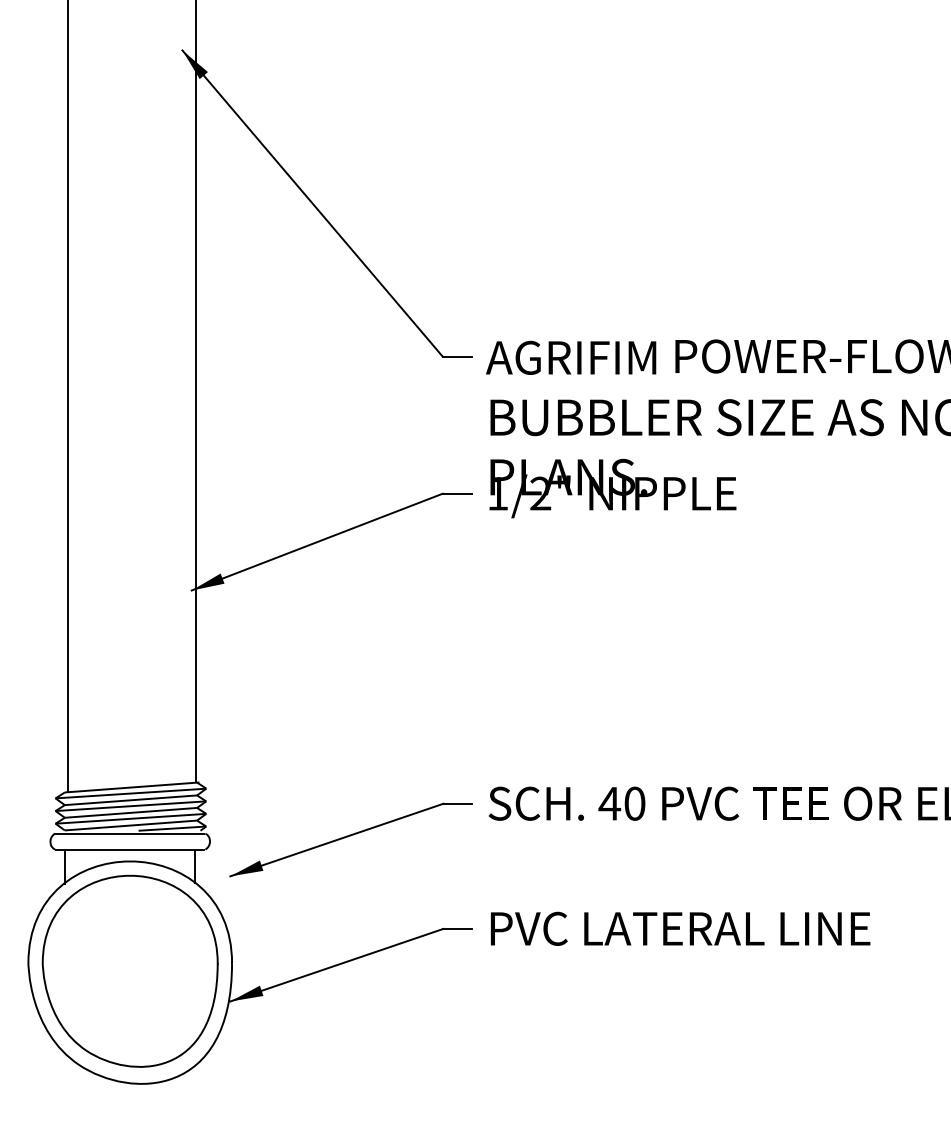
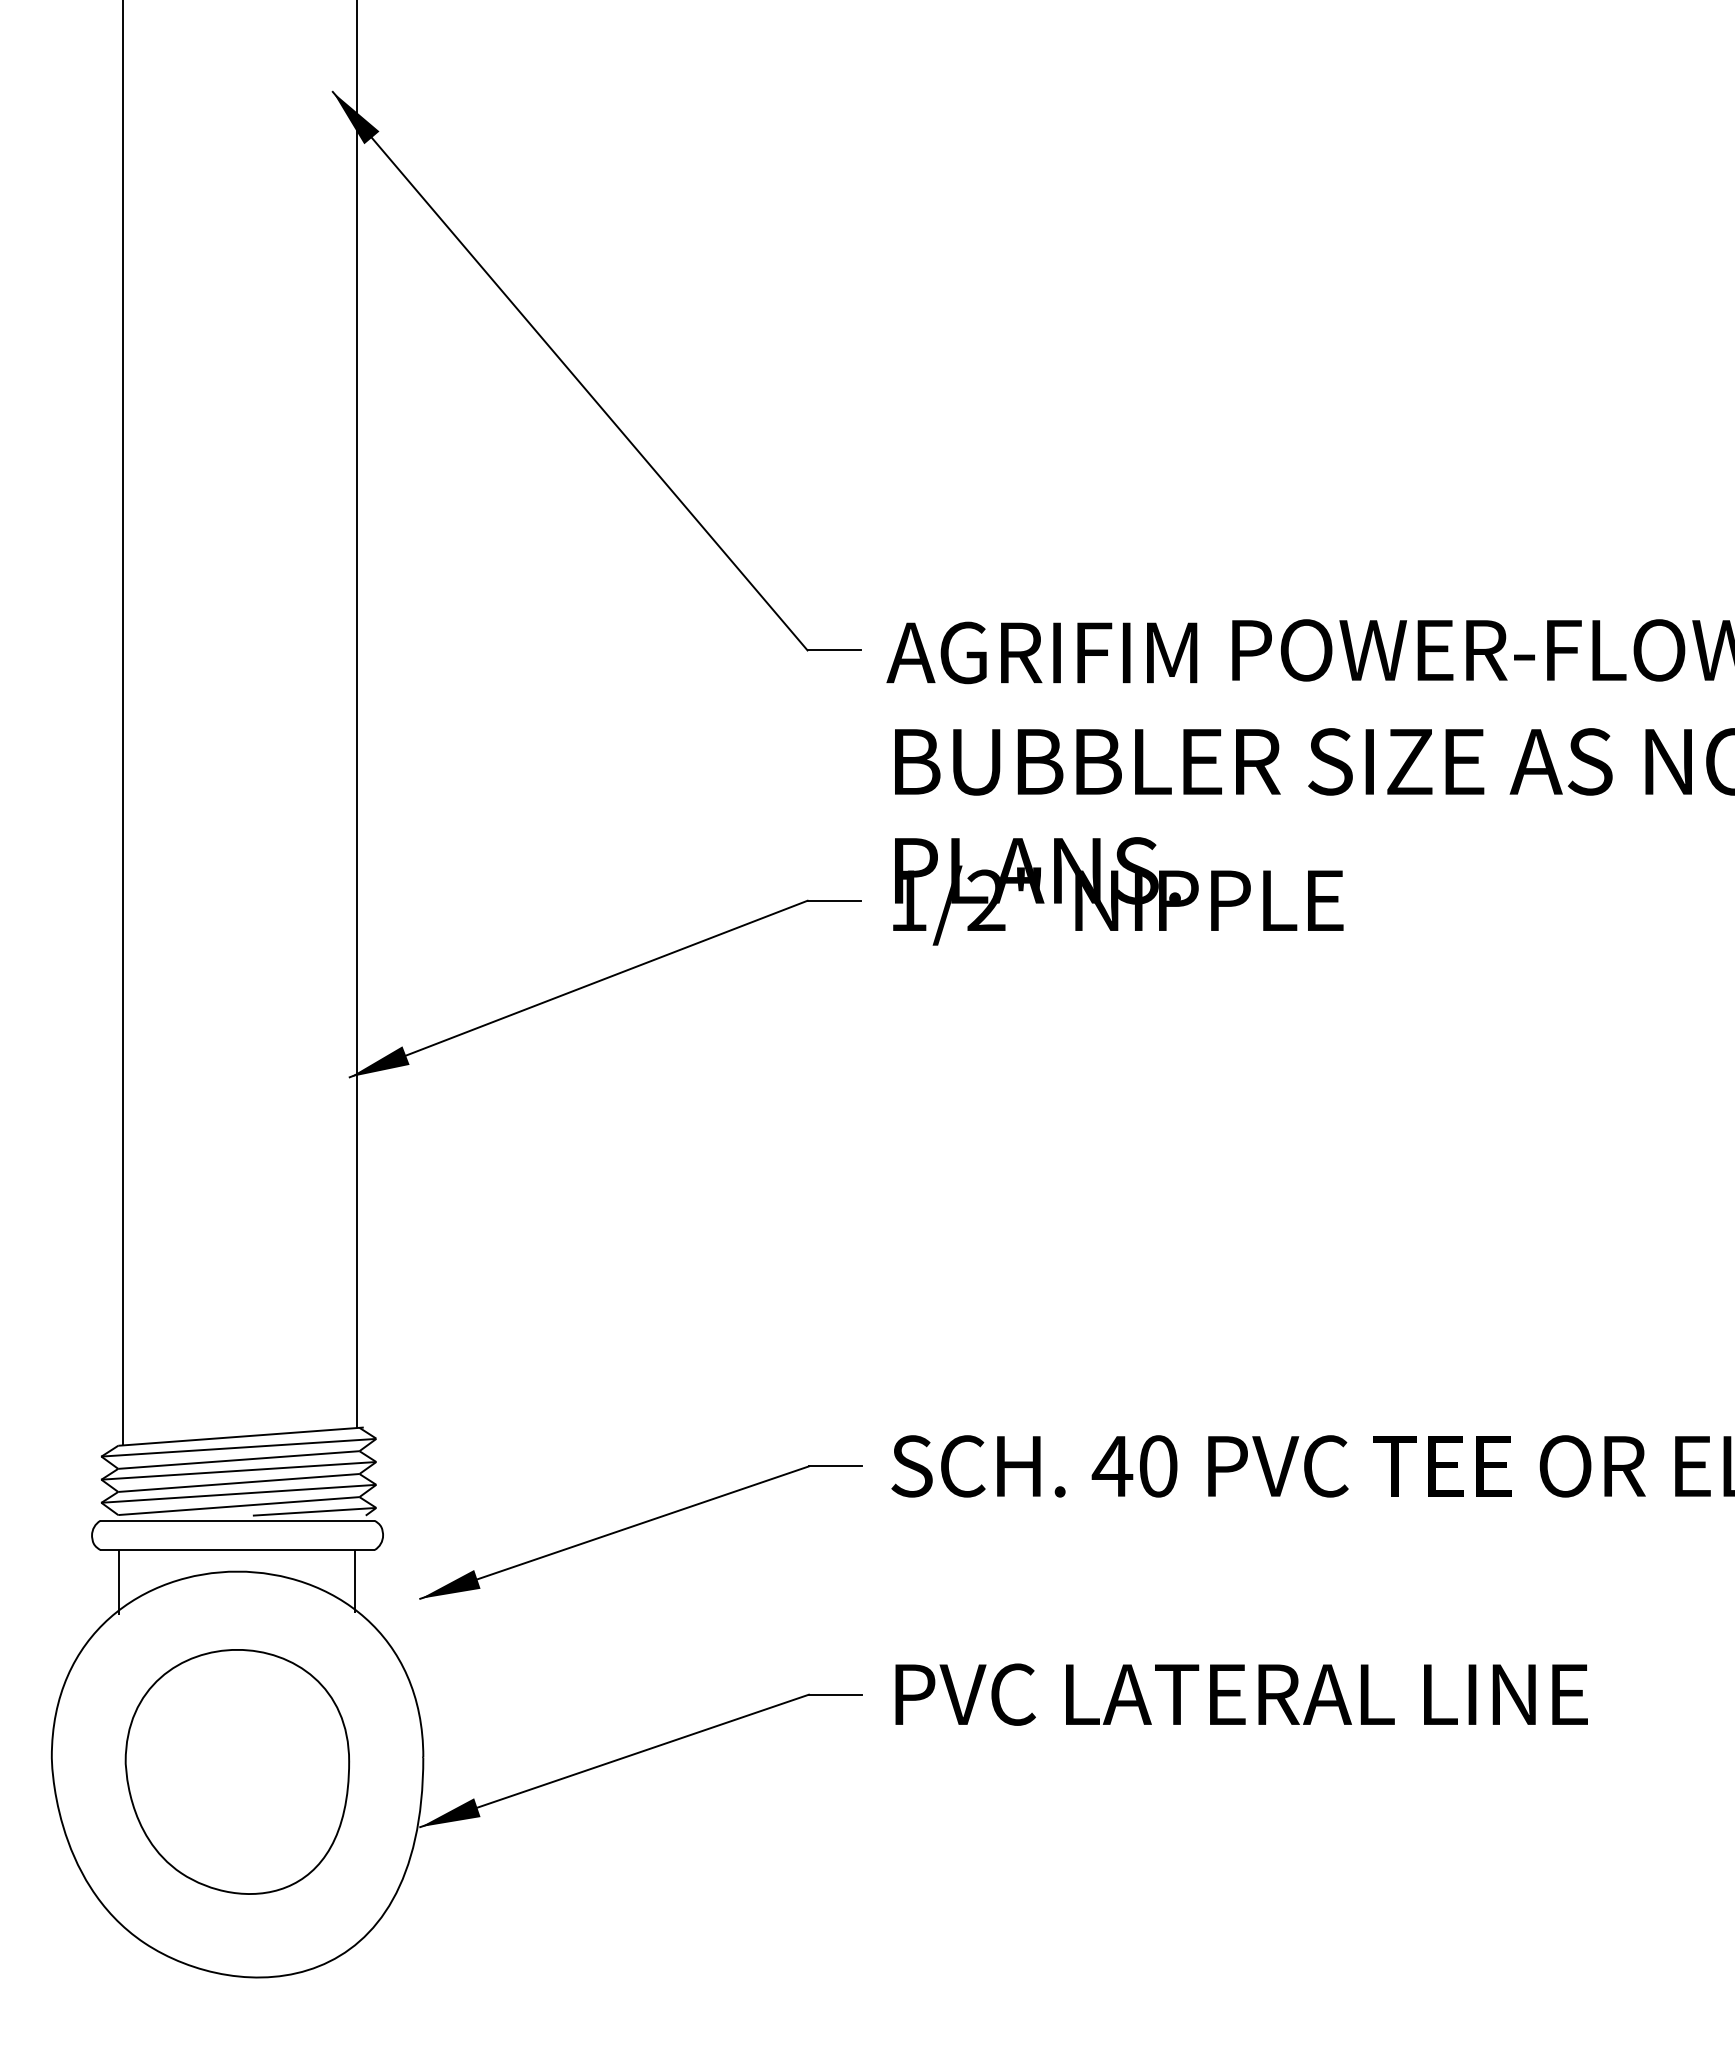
part: (129, 970) -> (236, 1770), size x0.7

